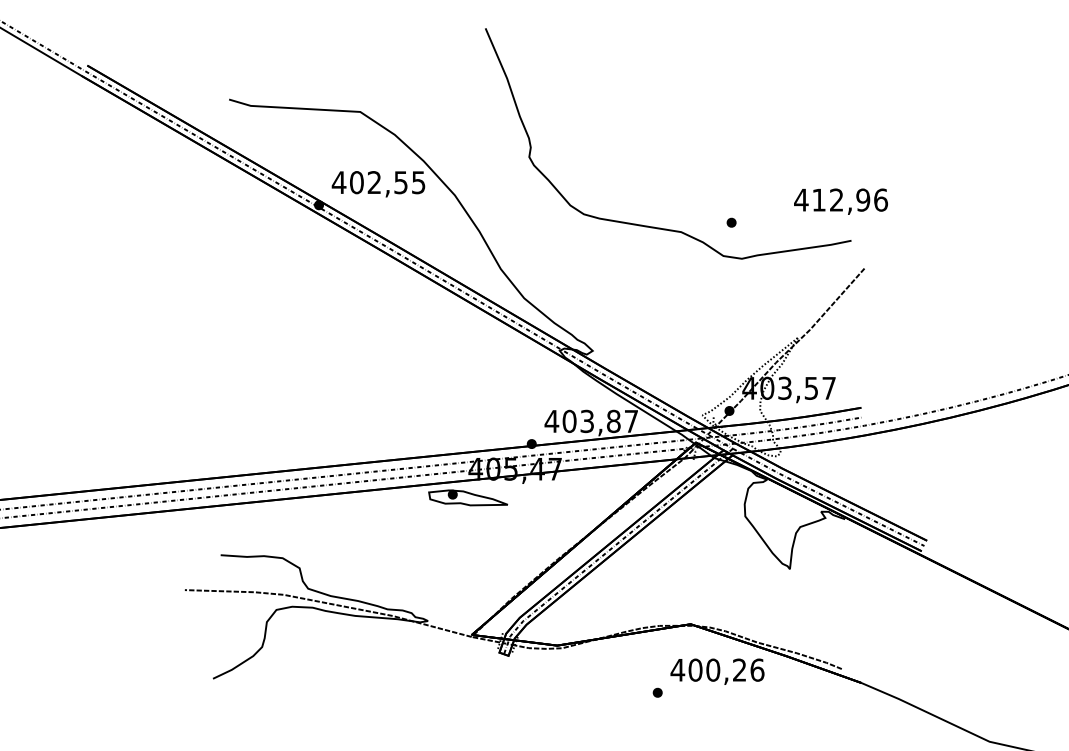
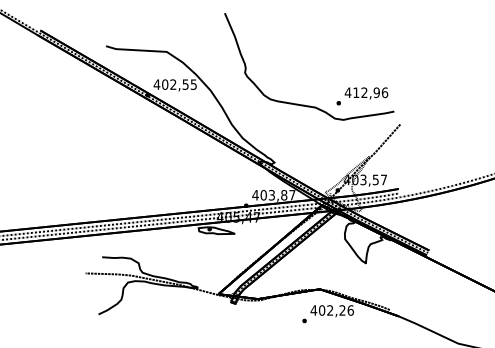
text: (841, 201) -> (366, 93), moved
text: (713, 670) -> (330, 310), 400,26 -> 402,26

